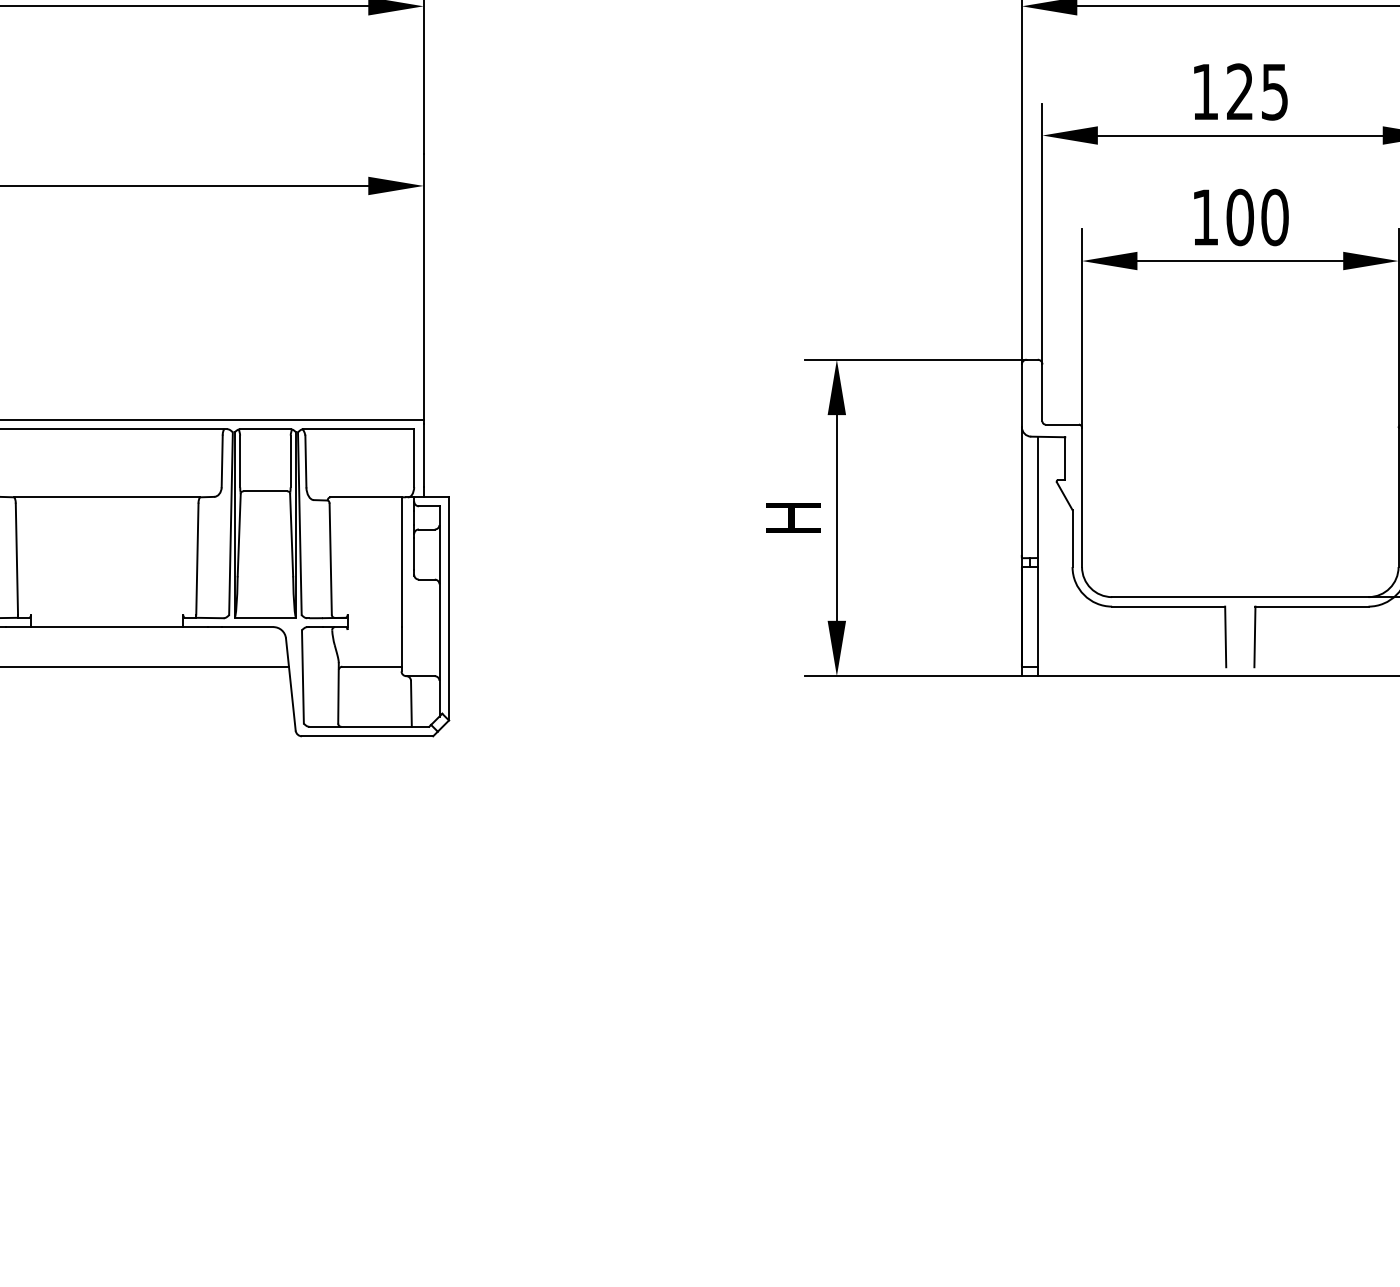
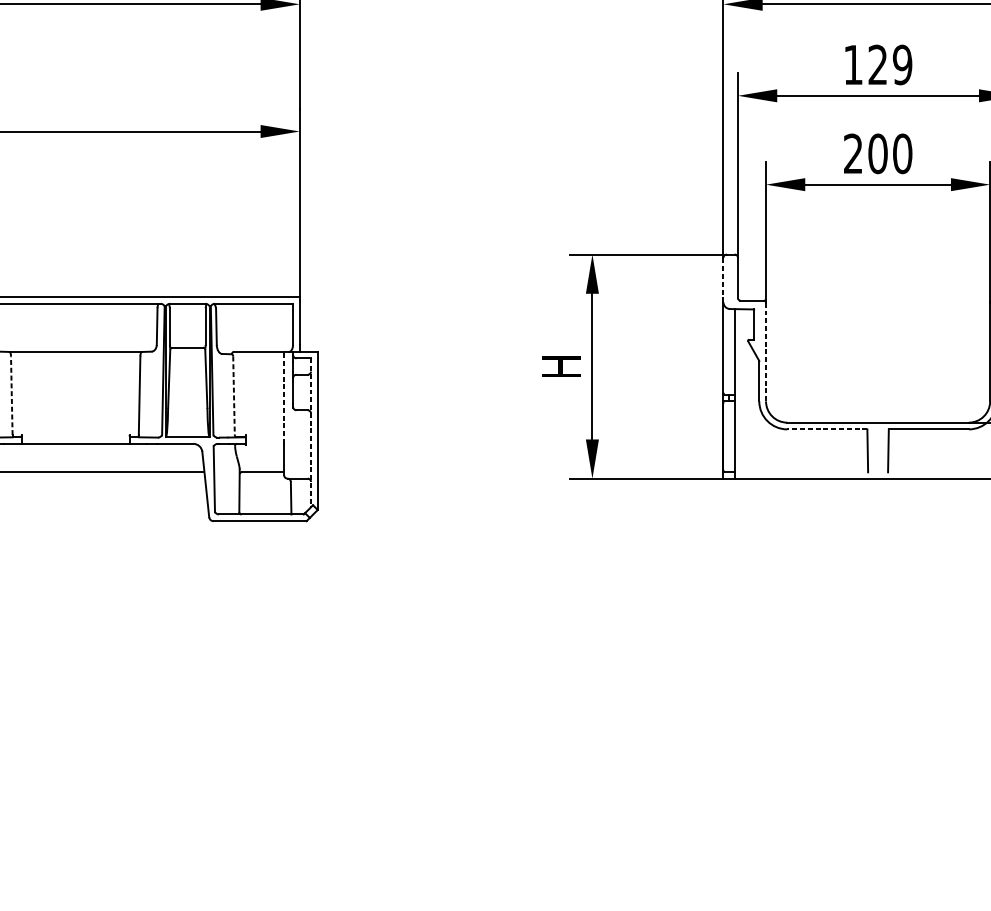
text: (1274, 91) -> (902, 64), 125 -> 129
text: (1204, 216) -> (852, 153), 100 -> 200
line: (1021, 395) -> (723, 279), solid -> dashed
line: (1082, 497) -> (766, 352), solid -> dashed
line: (16, 559) -> (11, 396), solid -> dashed
line: (330, 559) -> (233, 396), solid -> dashed
line: (401, 562) -> (284, 398), solid -> dashed
line: (1168, 606) -> (827, 429), solid -> dashed
line: (439, 611) -> (311, 432), solid -> dashed

